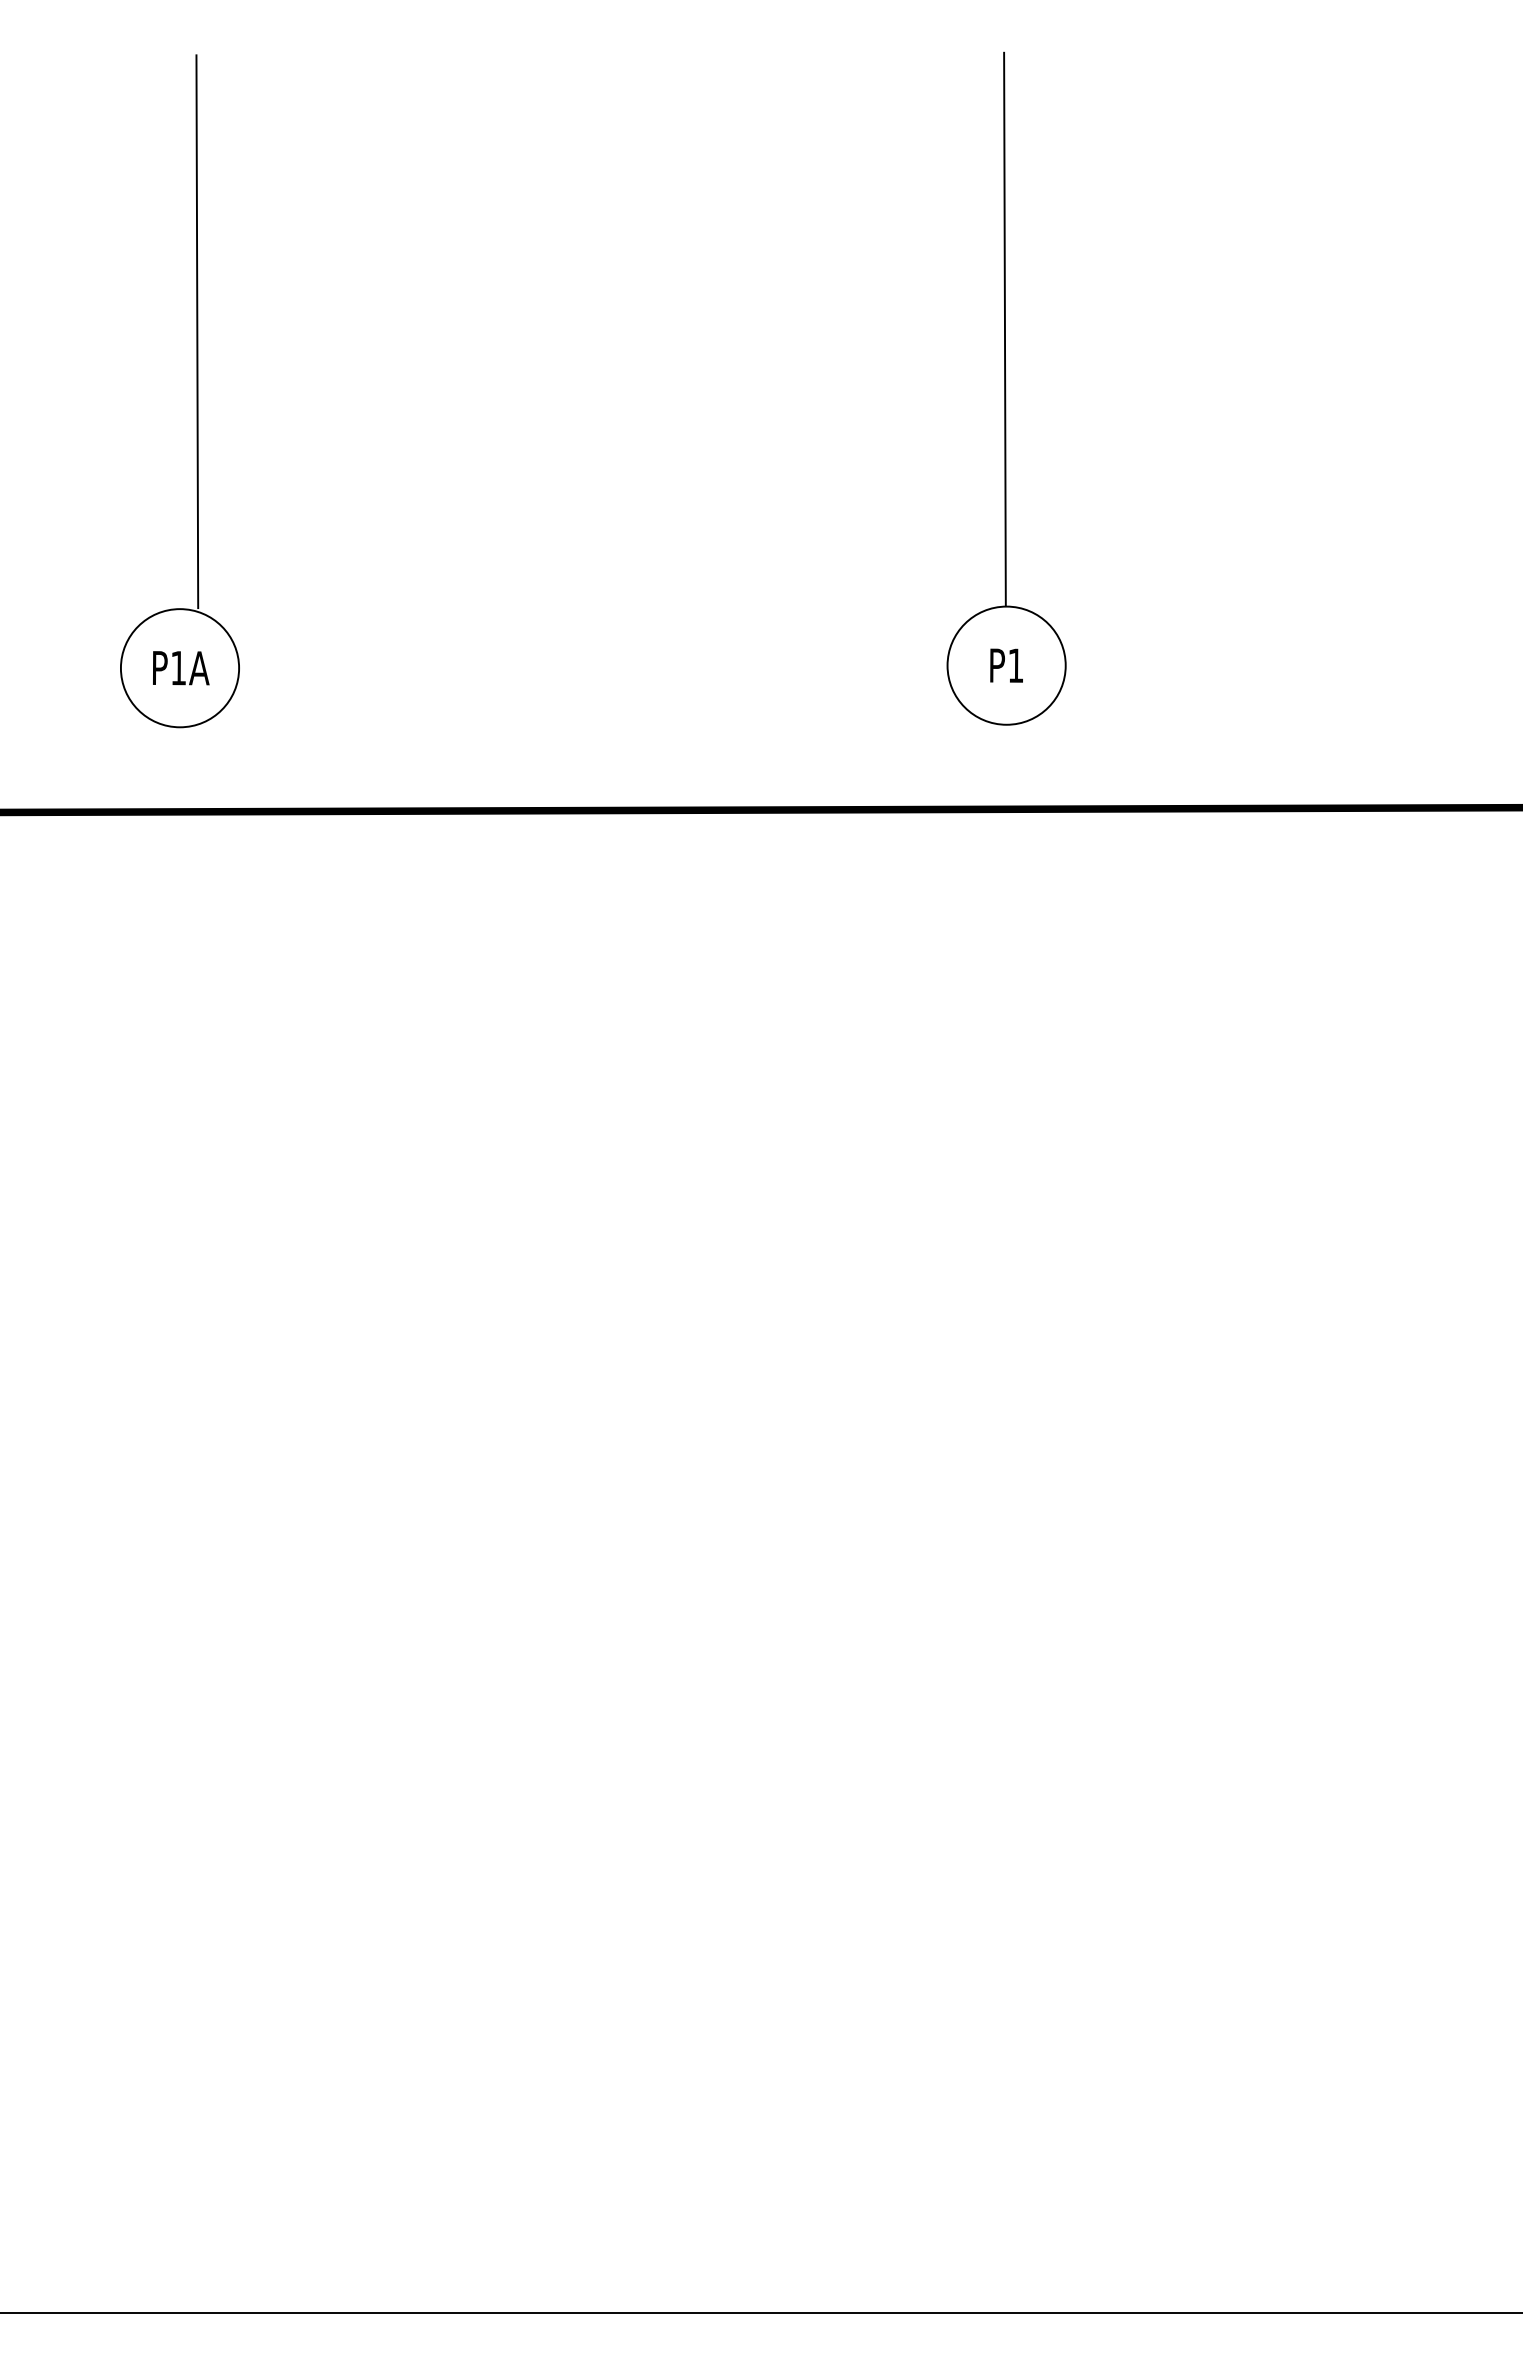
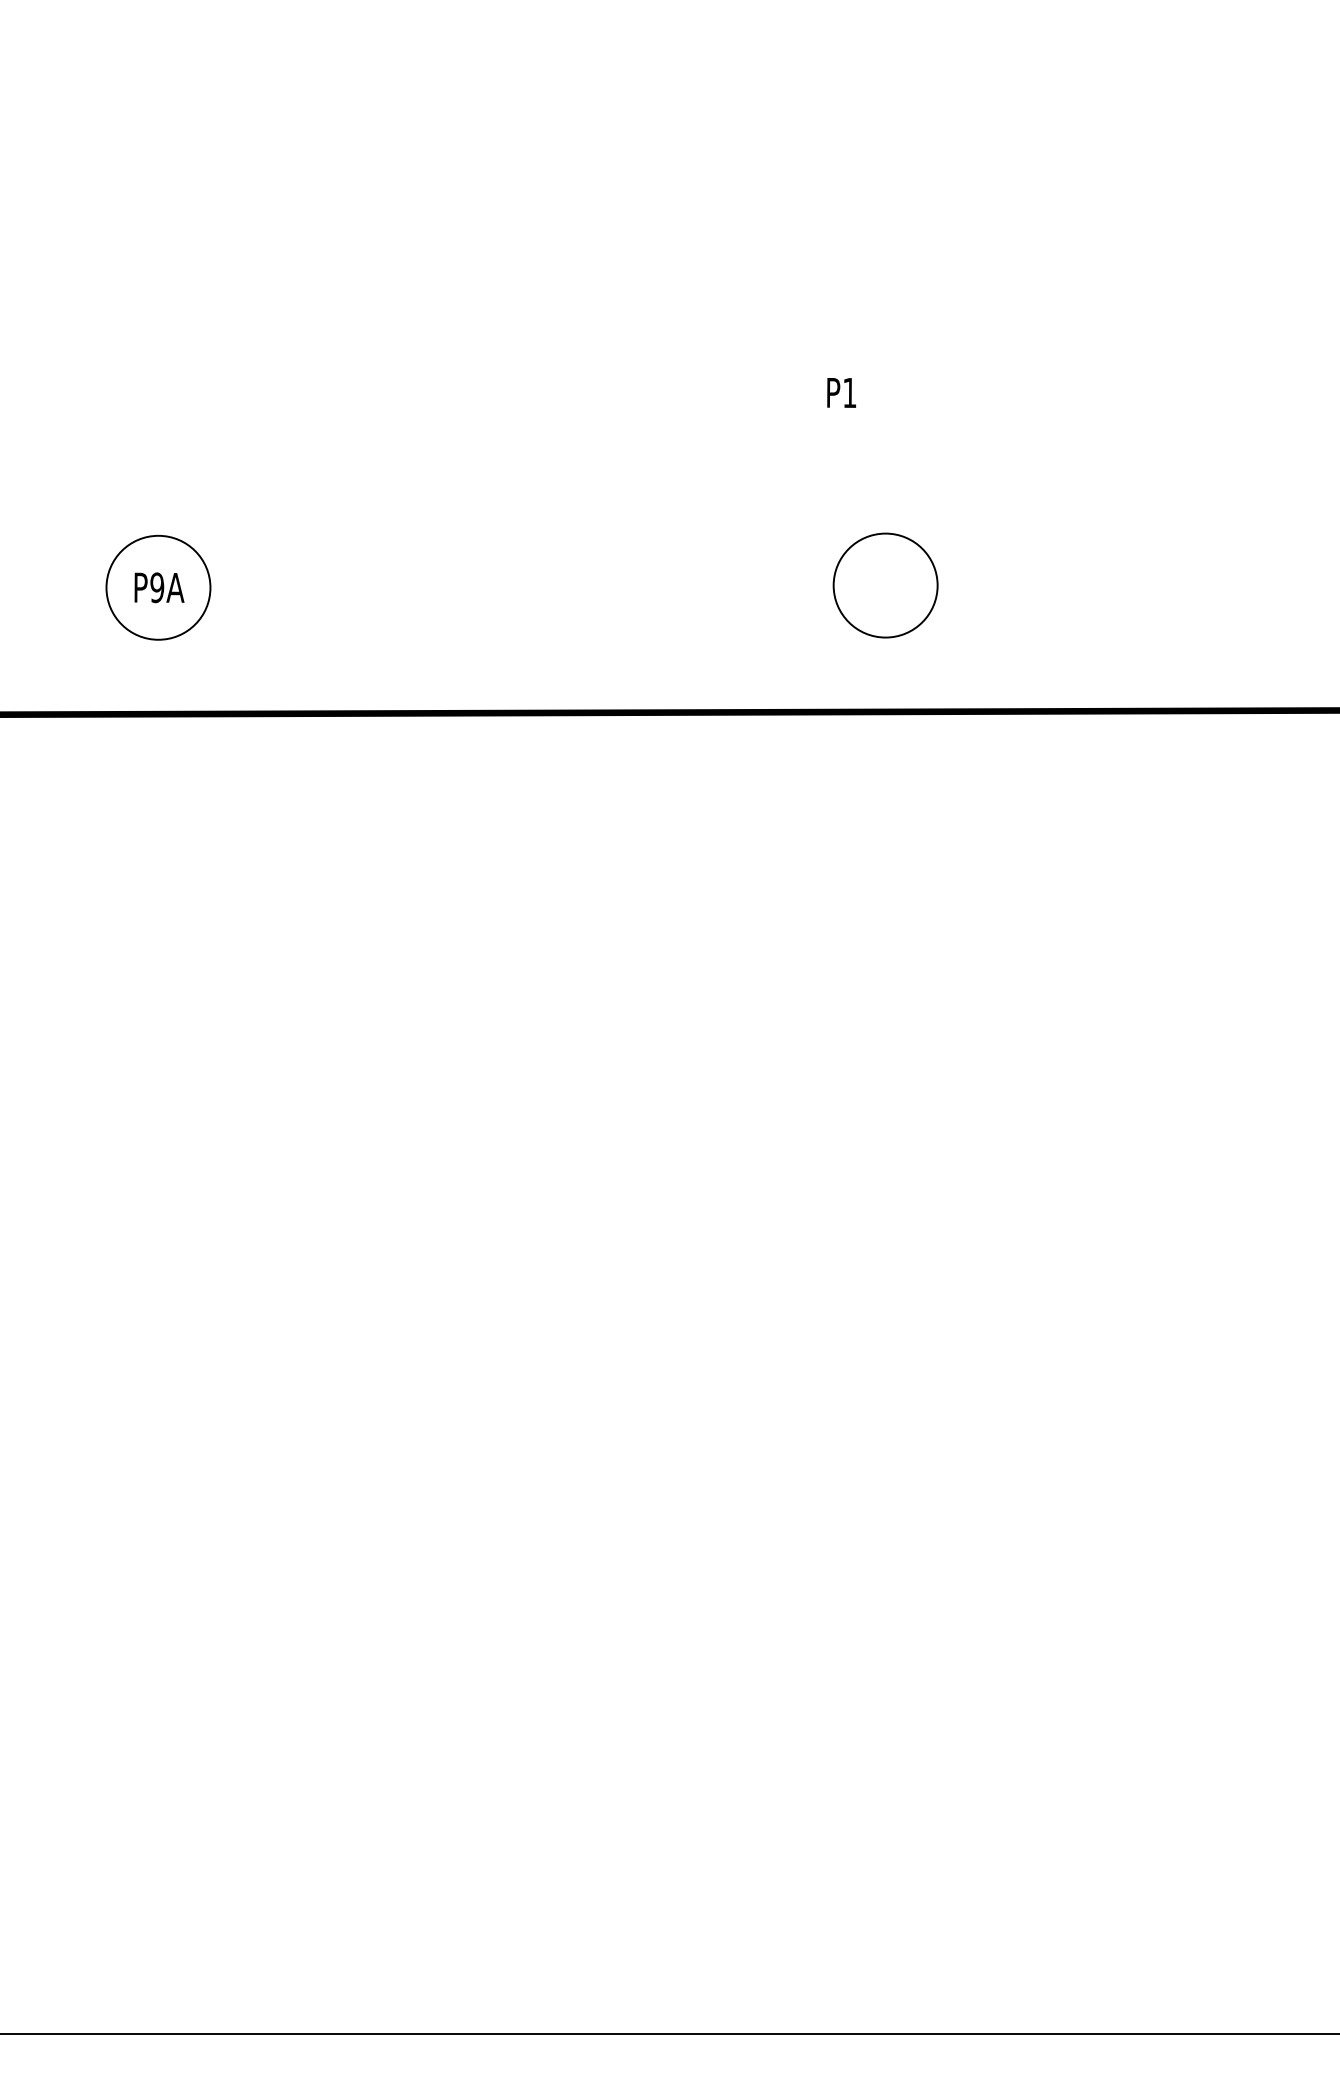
line: (1004, 328) -> (883, 288), removed
line: (197, 331) -> (173, 291), removed
text: (1006, 665) -> (841, 392), moved
text: (178, 667) -> (157, 587), P1A -> P9A

